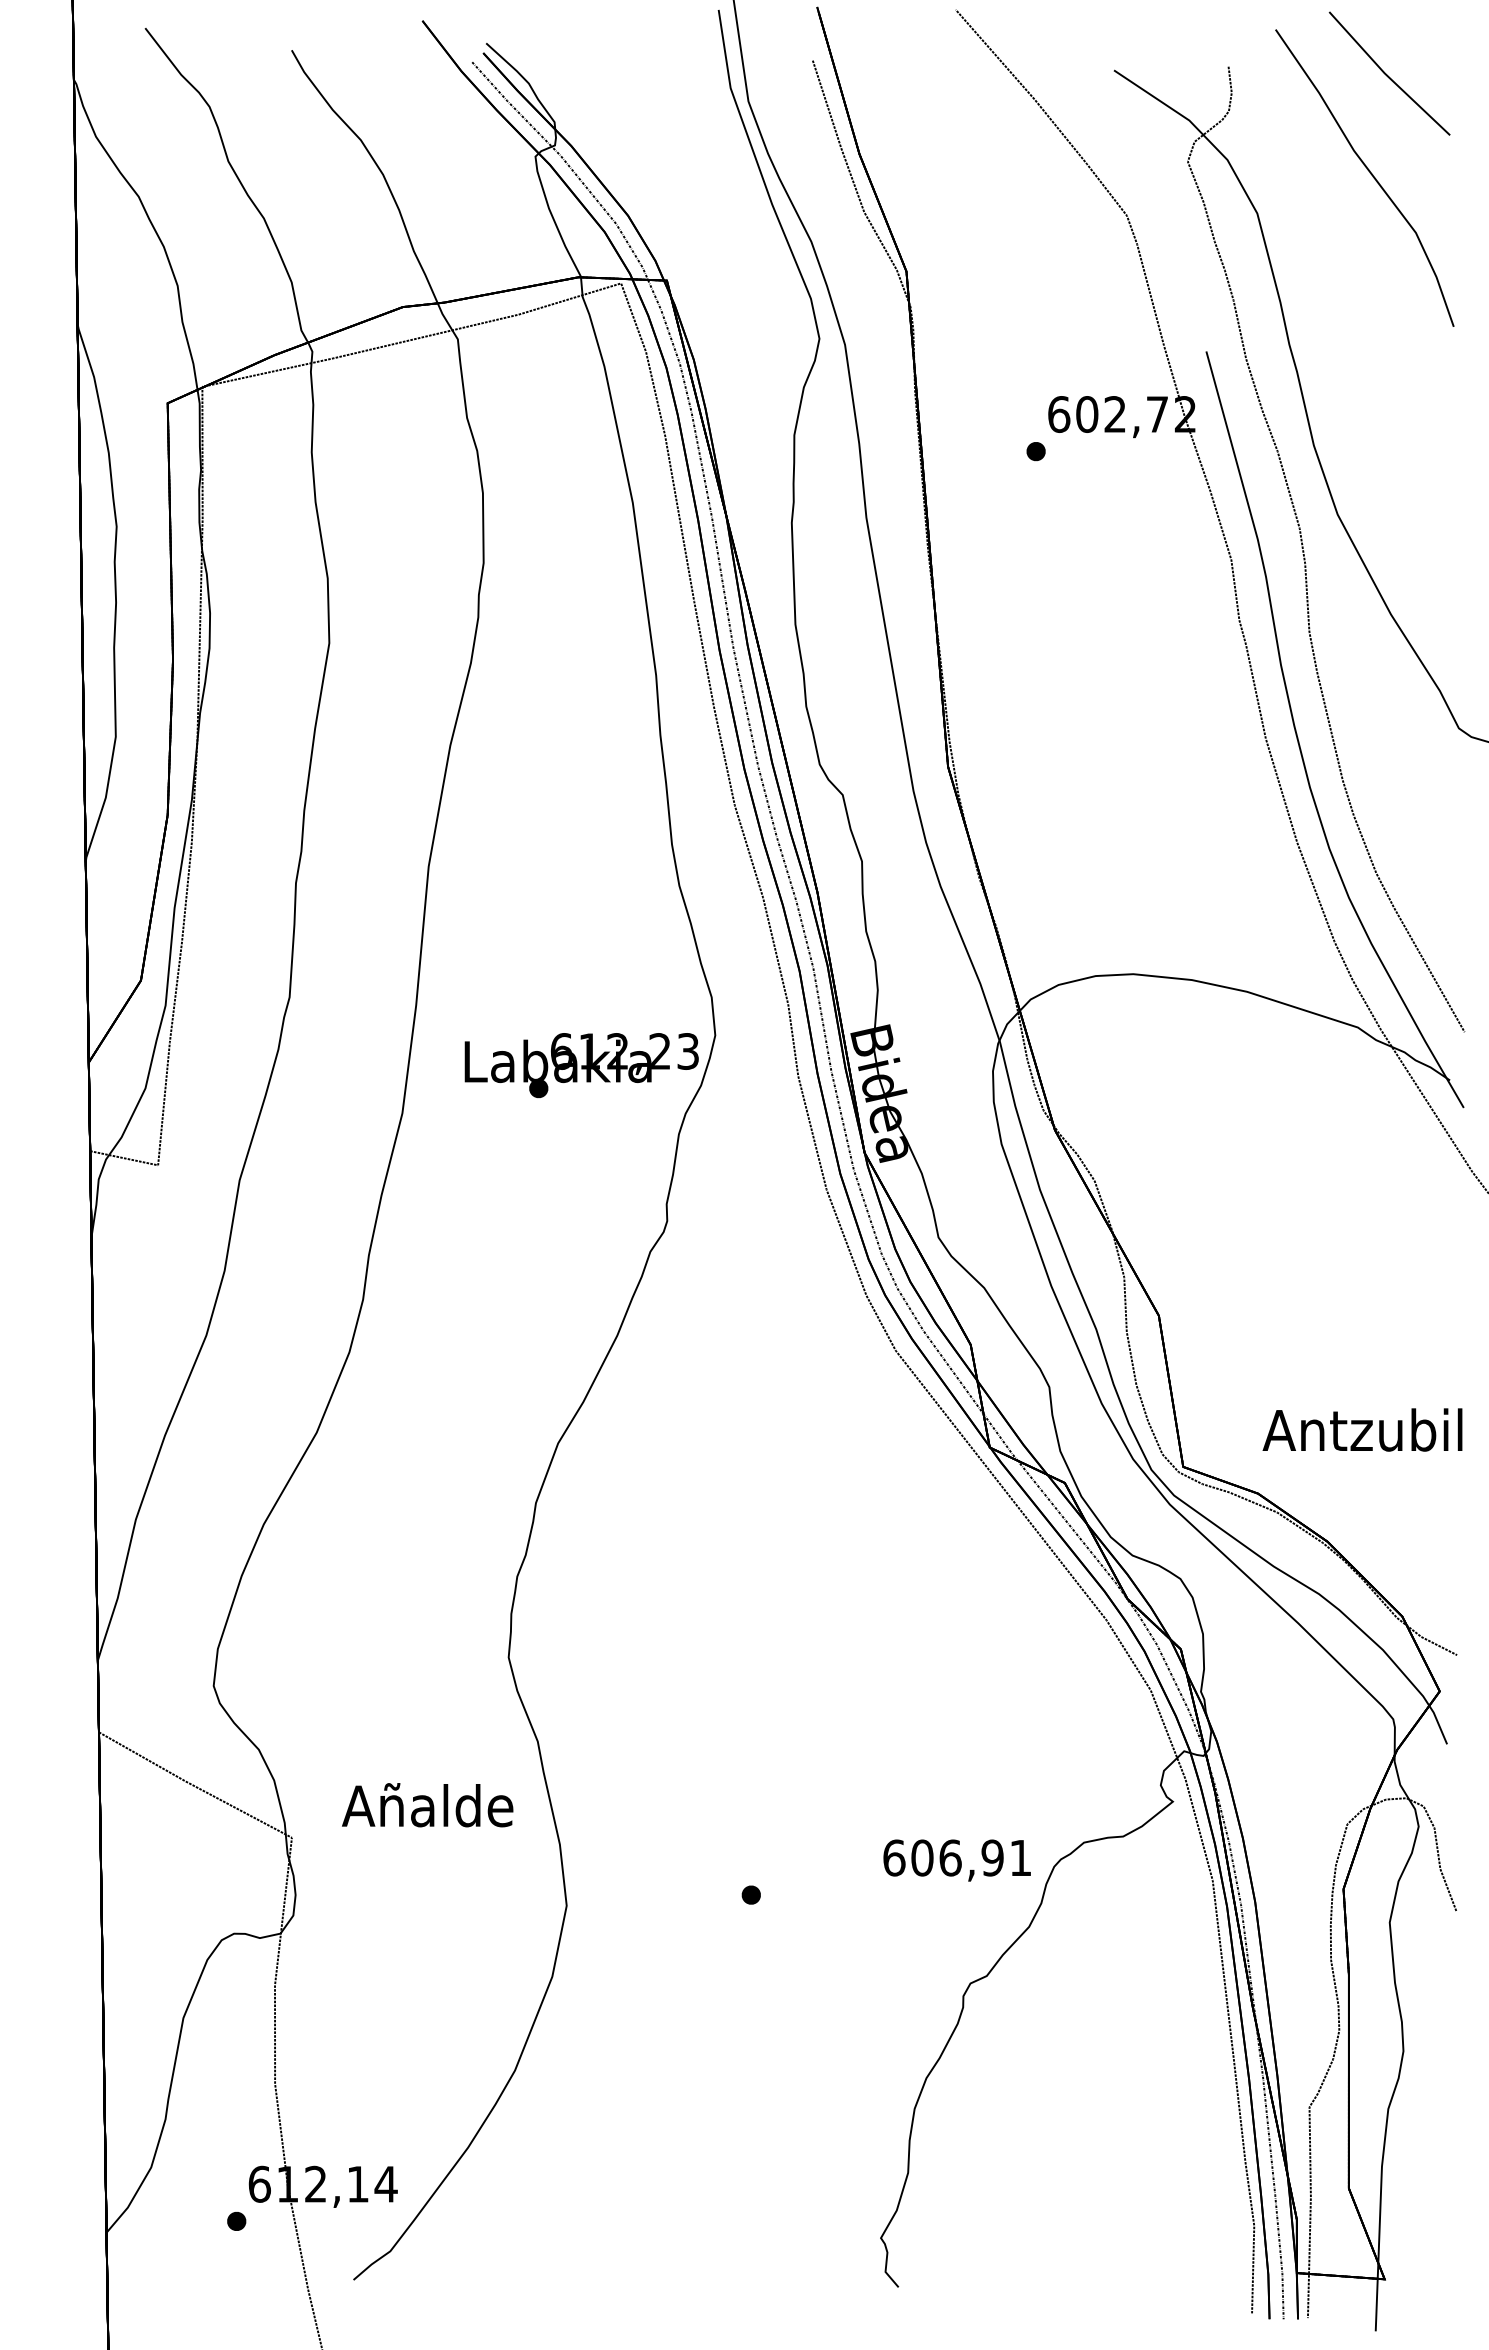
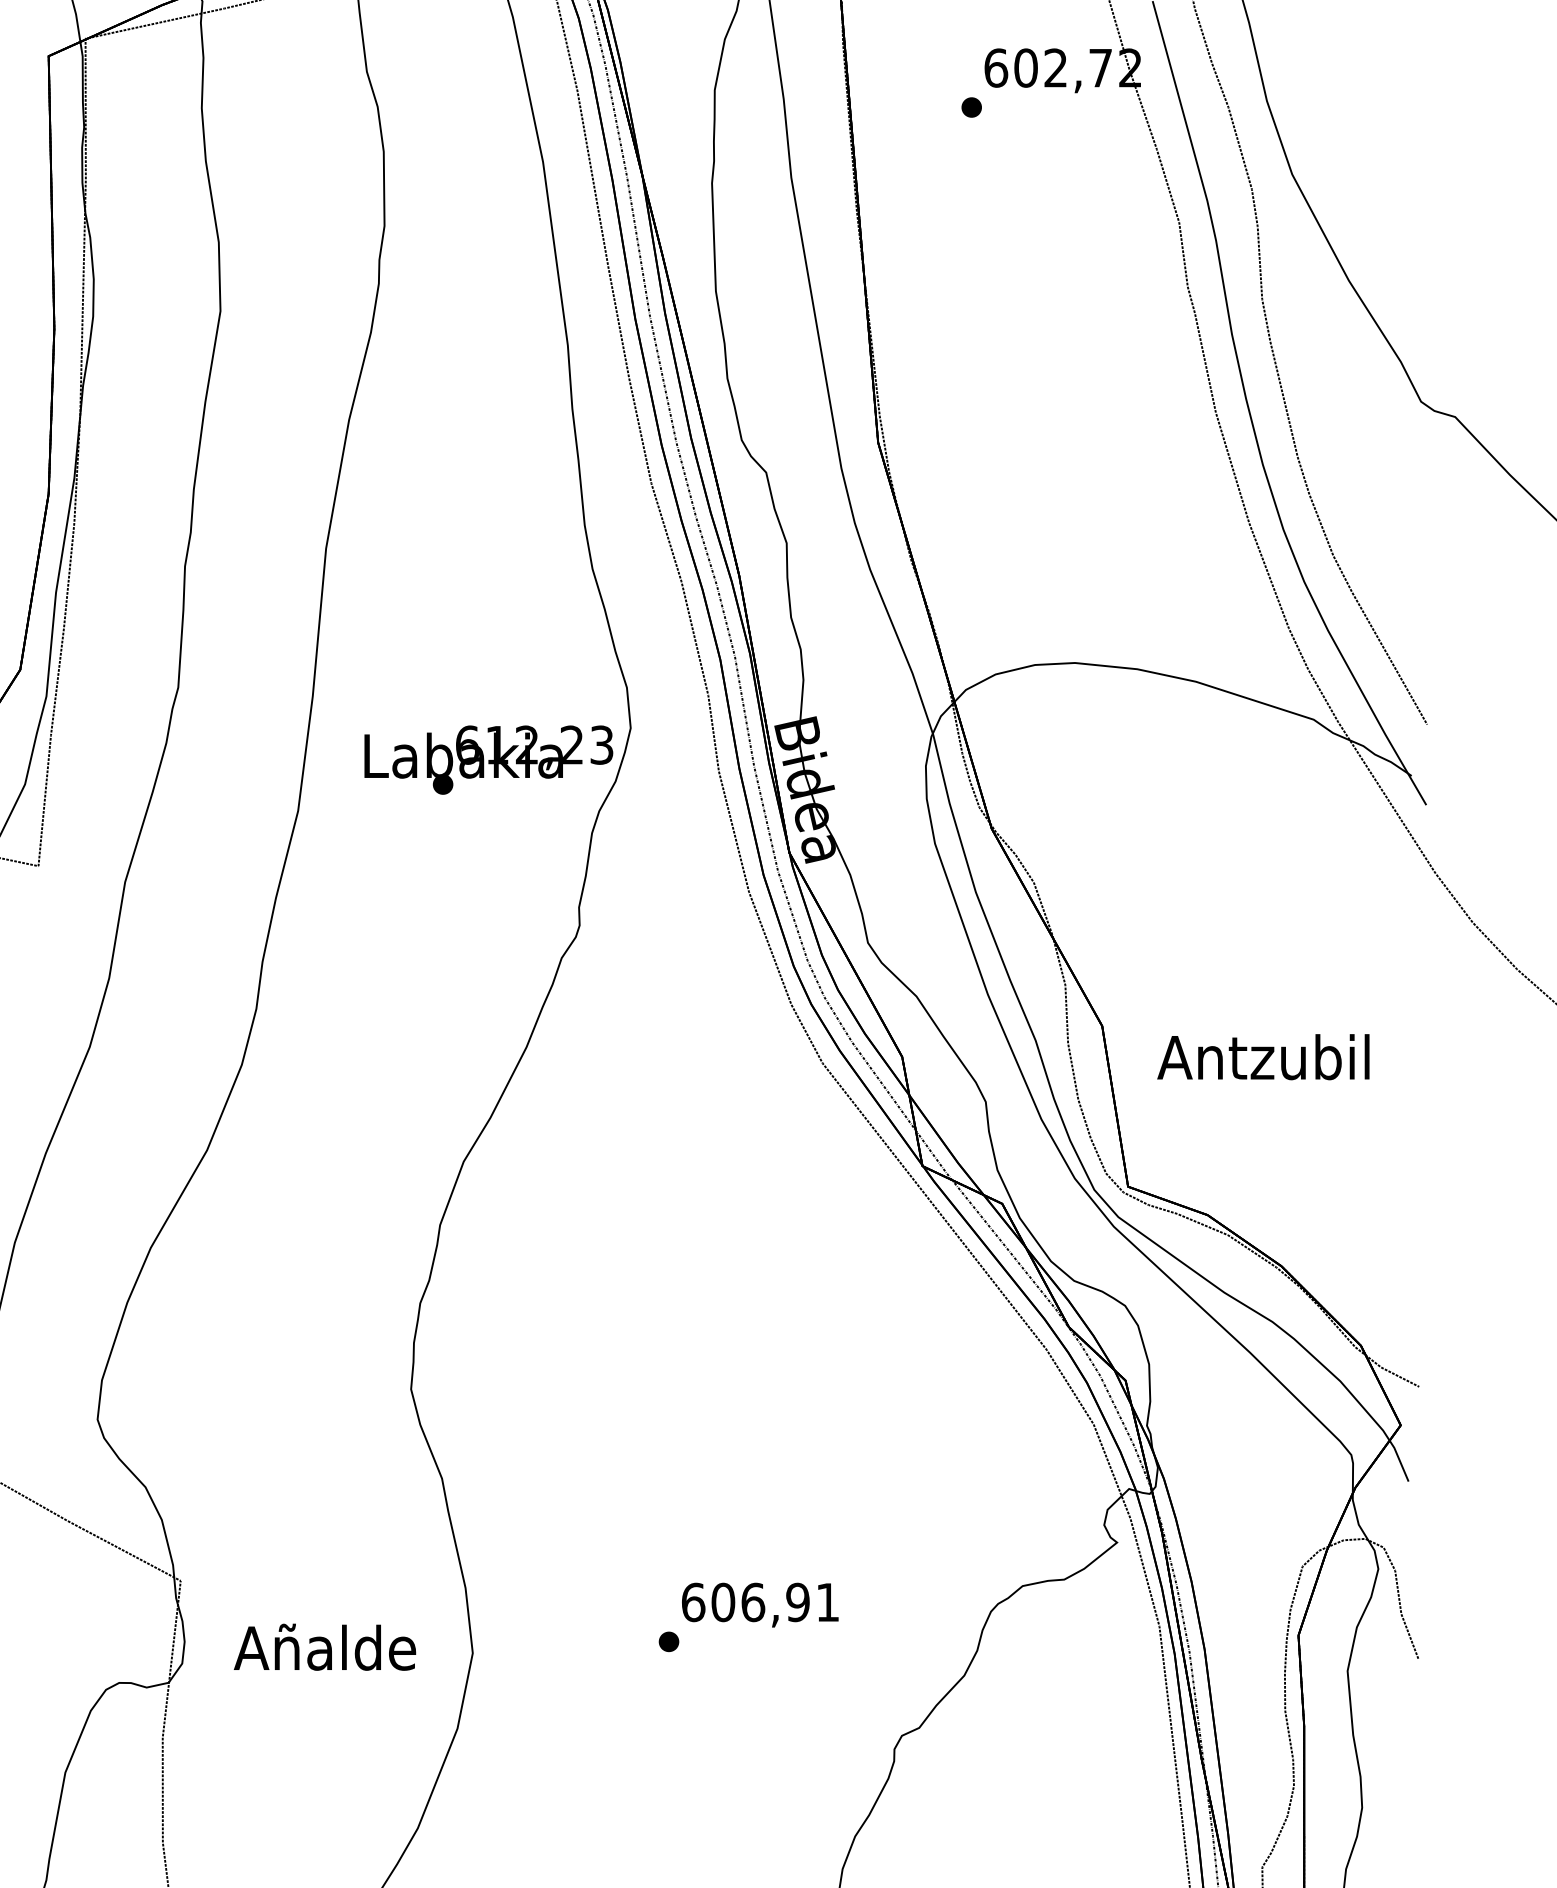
text: (1362, 1429) -> (1263, 1056), moved
text: (427, 1805) -> (324, 1647), moved
text: (956, 1860) -> (759, 1605), moved

